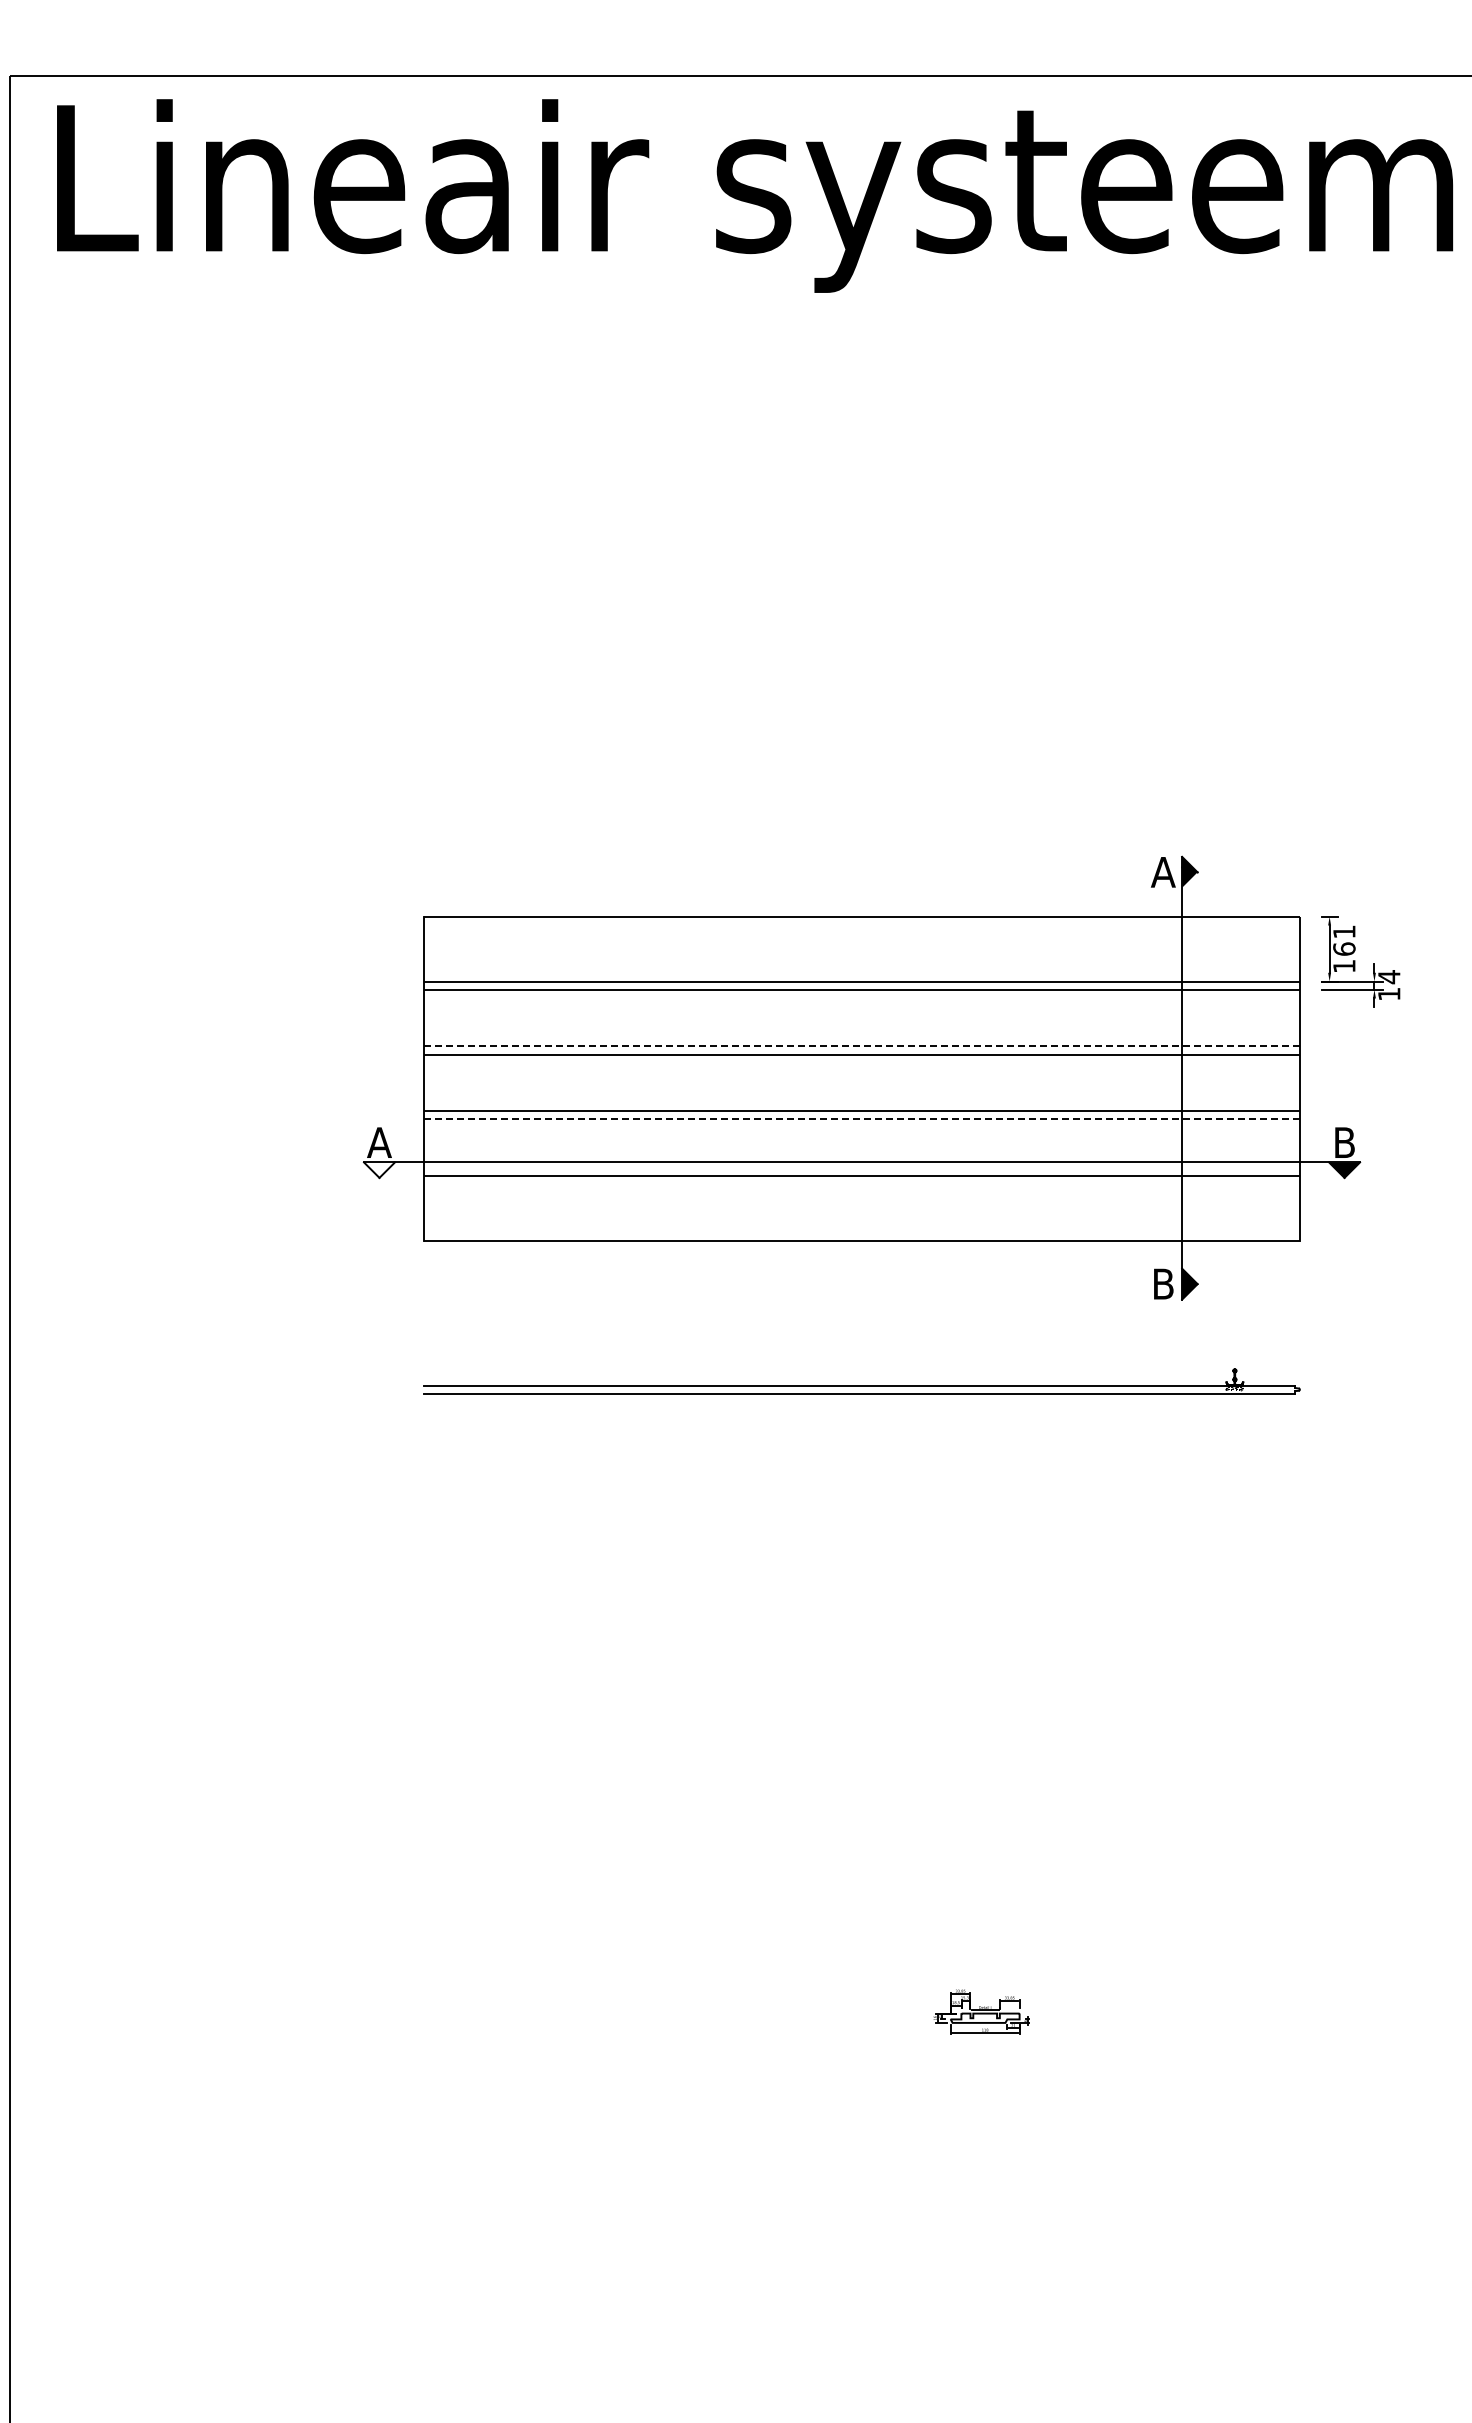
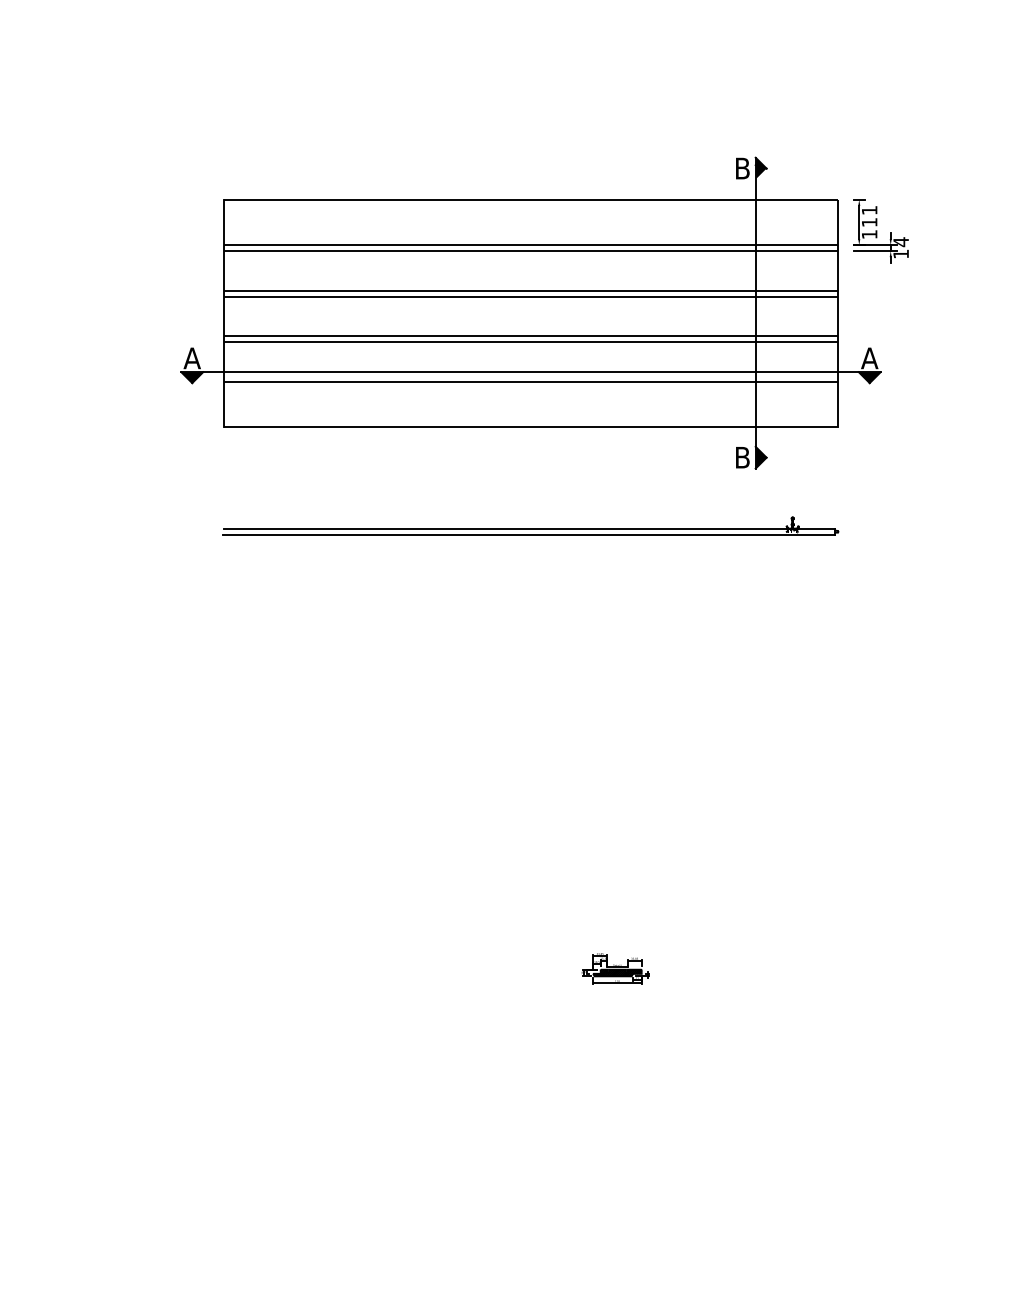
text: (1162, 872) -> (741, 168), A -> B
text: (1344, 948) -> (869, 222), 161 -> 111
line: (862, 1046) -> (531, 290), dashed -> solid
line: (862, 1119) -> (531, 342), dashed -> solid
text: (1344, 1142) -> (869, 358), B -> A
fill: (379, 1169) -> (192, 377), added
hatch: (985, 2017) -> (617, 972), added

